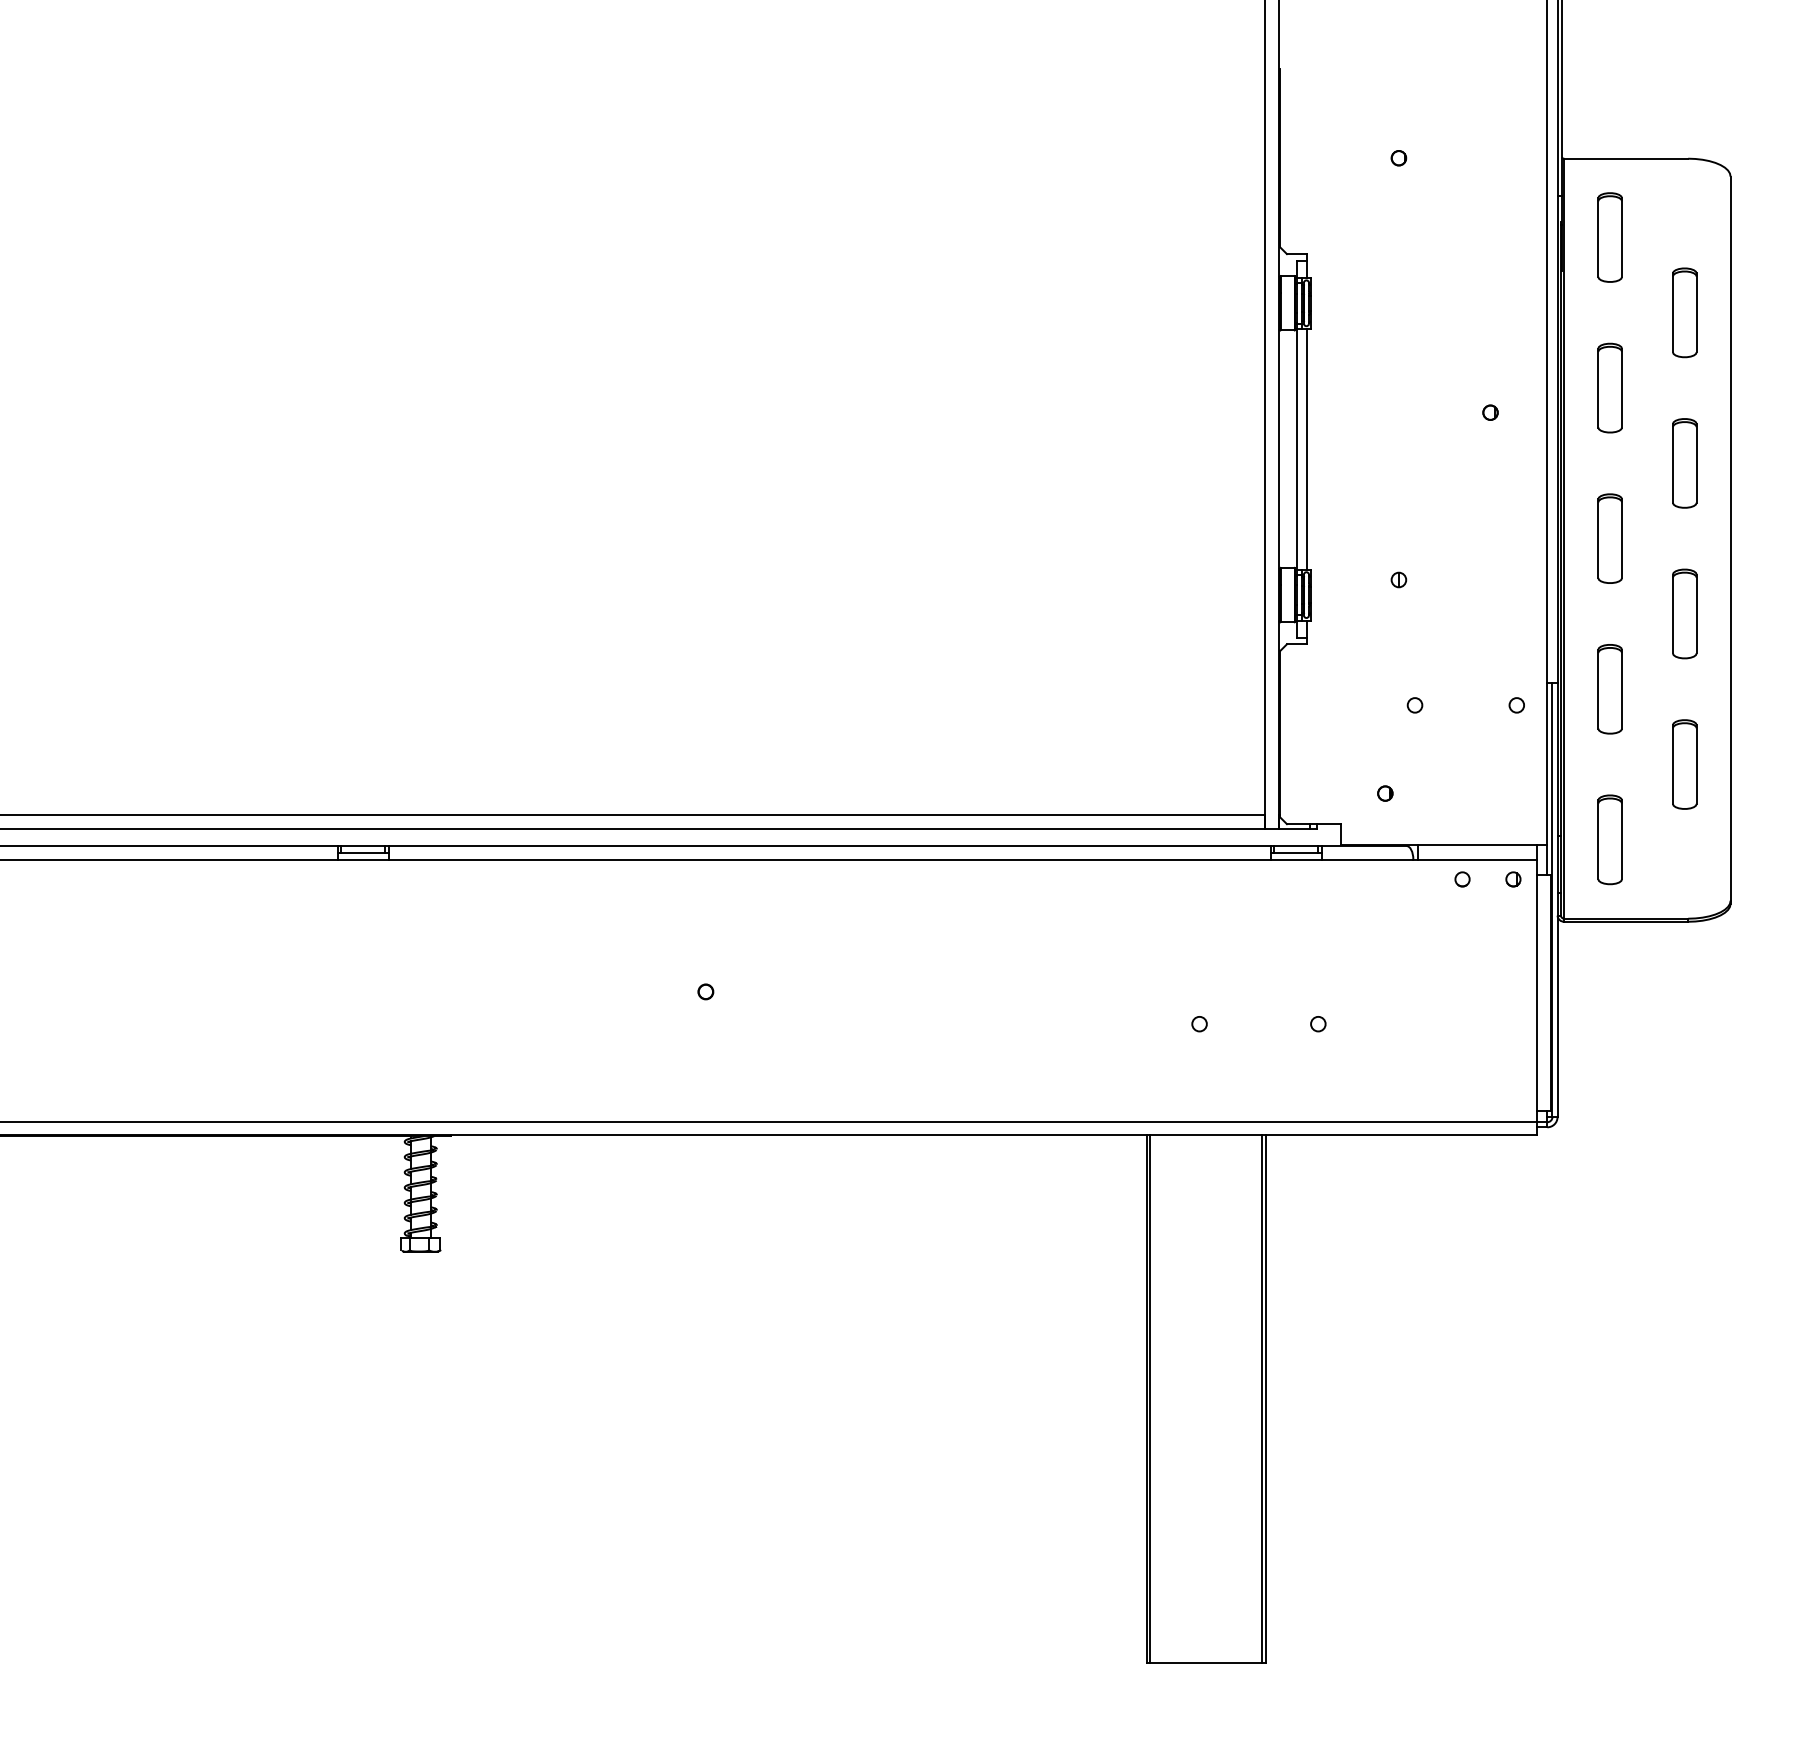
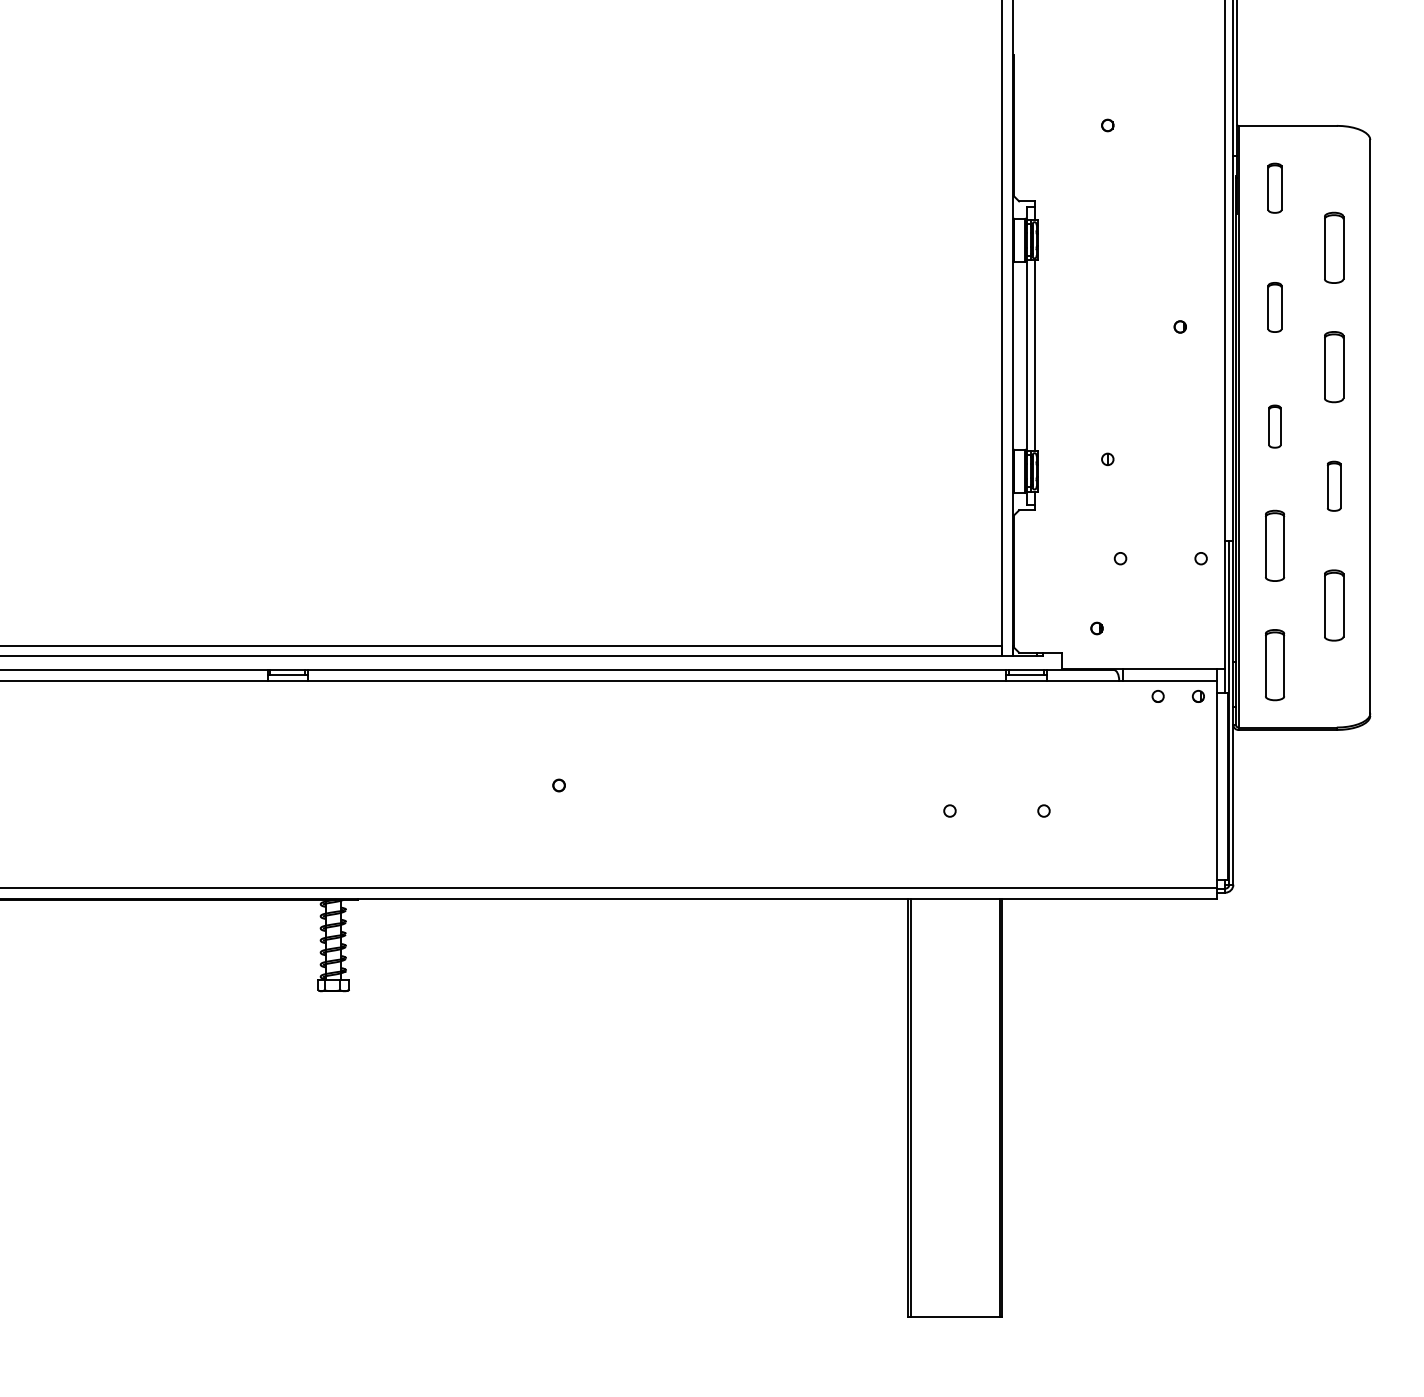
part: (1609, 237) -> (1274, 188), size x0.7
part: (1609, 387) -> (1274, 307), size x0.7
part: (1609, 538) -> (1274, 426), size x0.6
part: (1684, 613) -> (1333, 485), size x0.7

